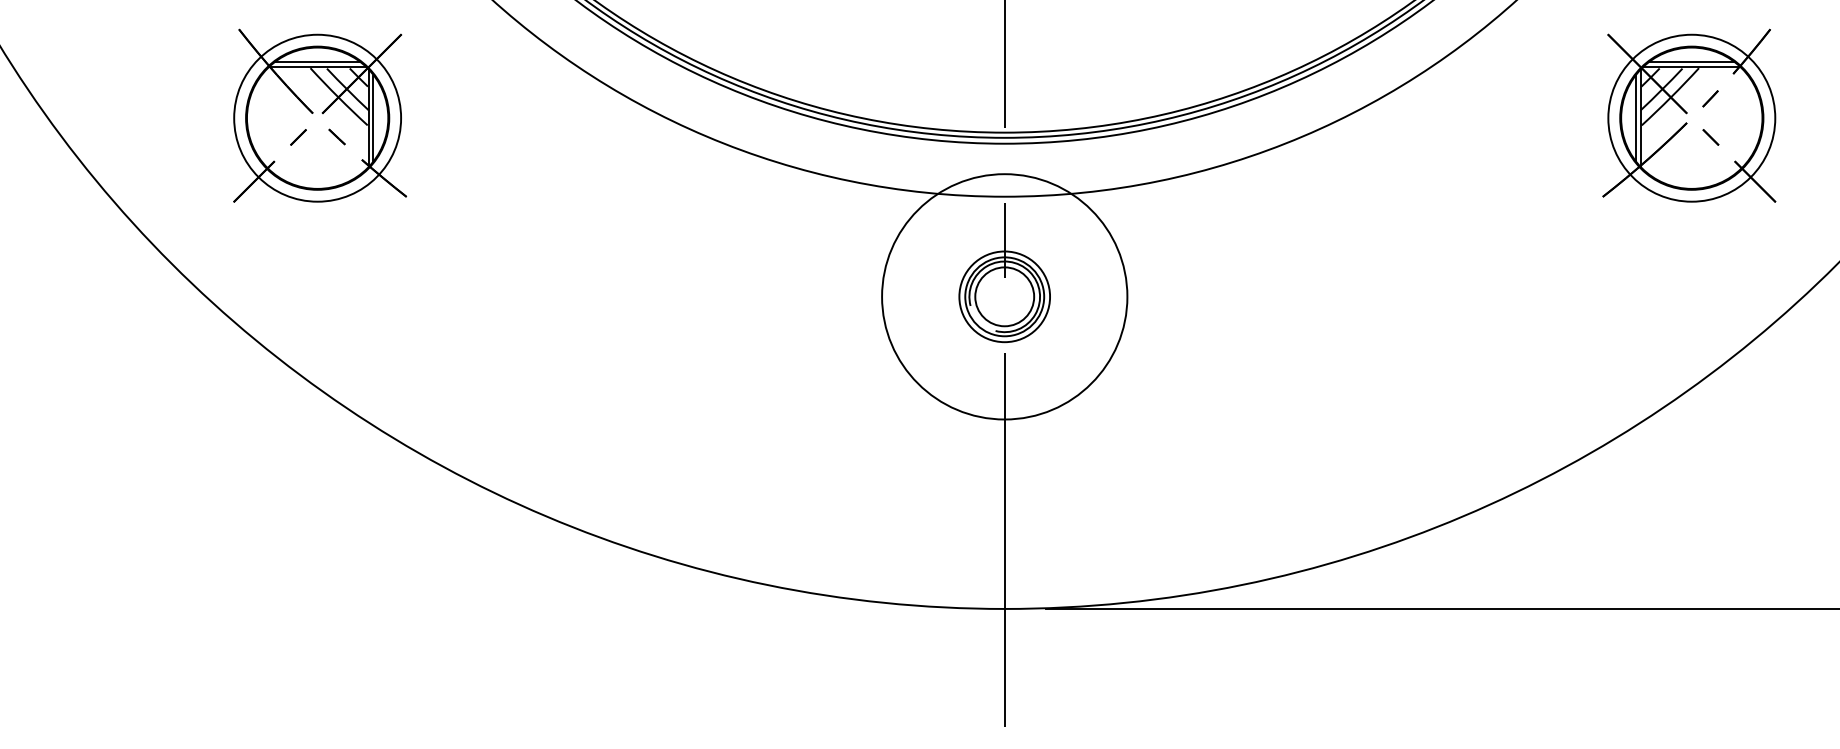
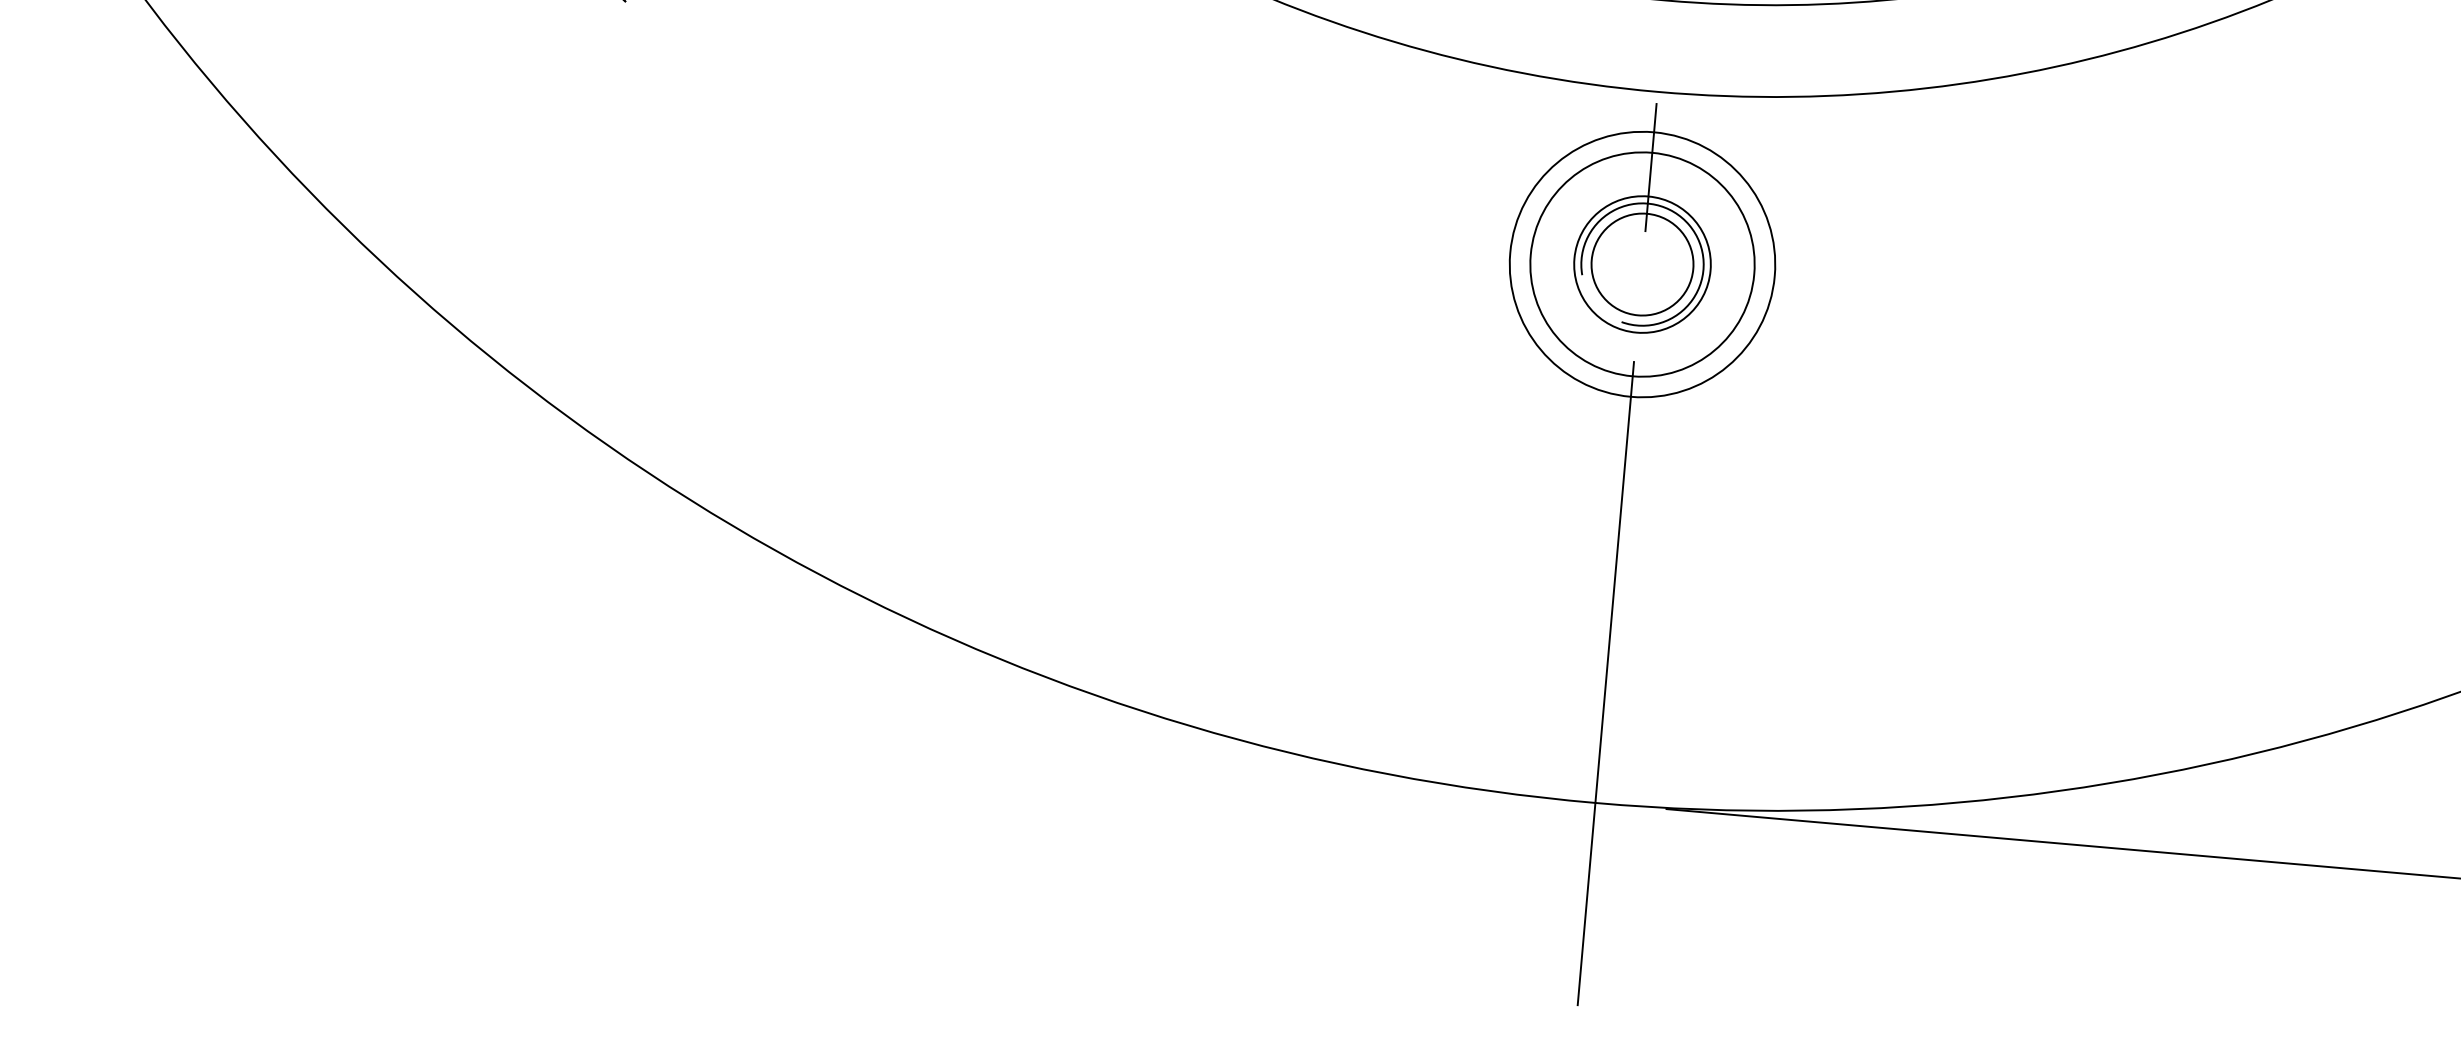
circle: (1004, 296) -> (1642, 263), size x0.62
circle: (1004, 296) -> (1642, 263), size x1.43

